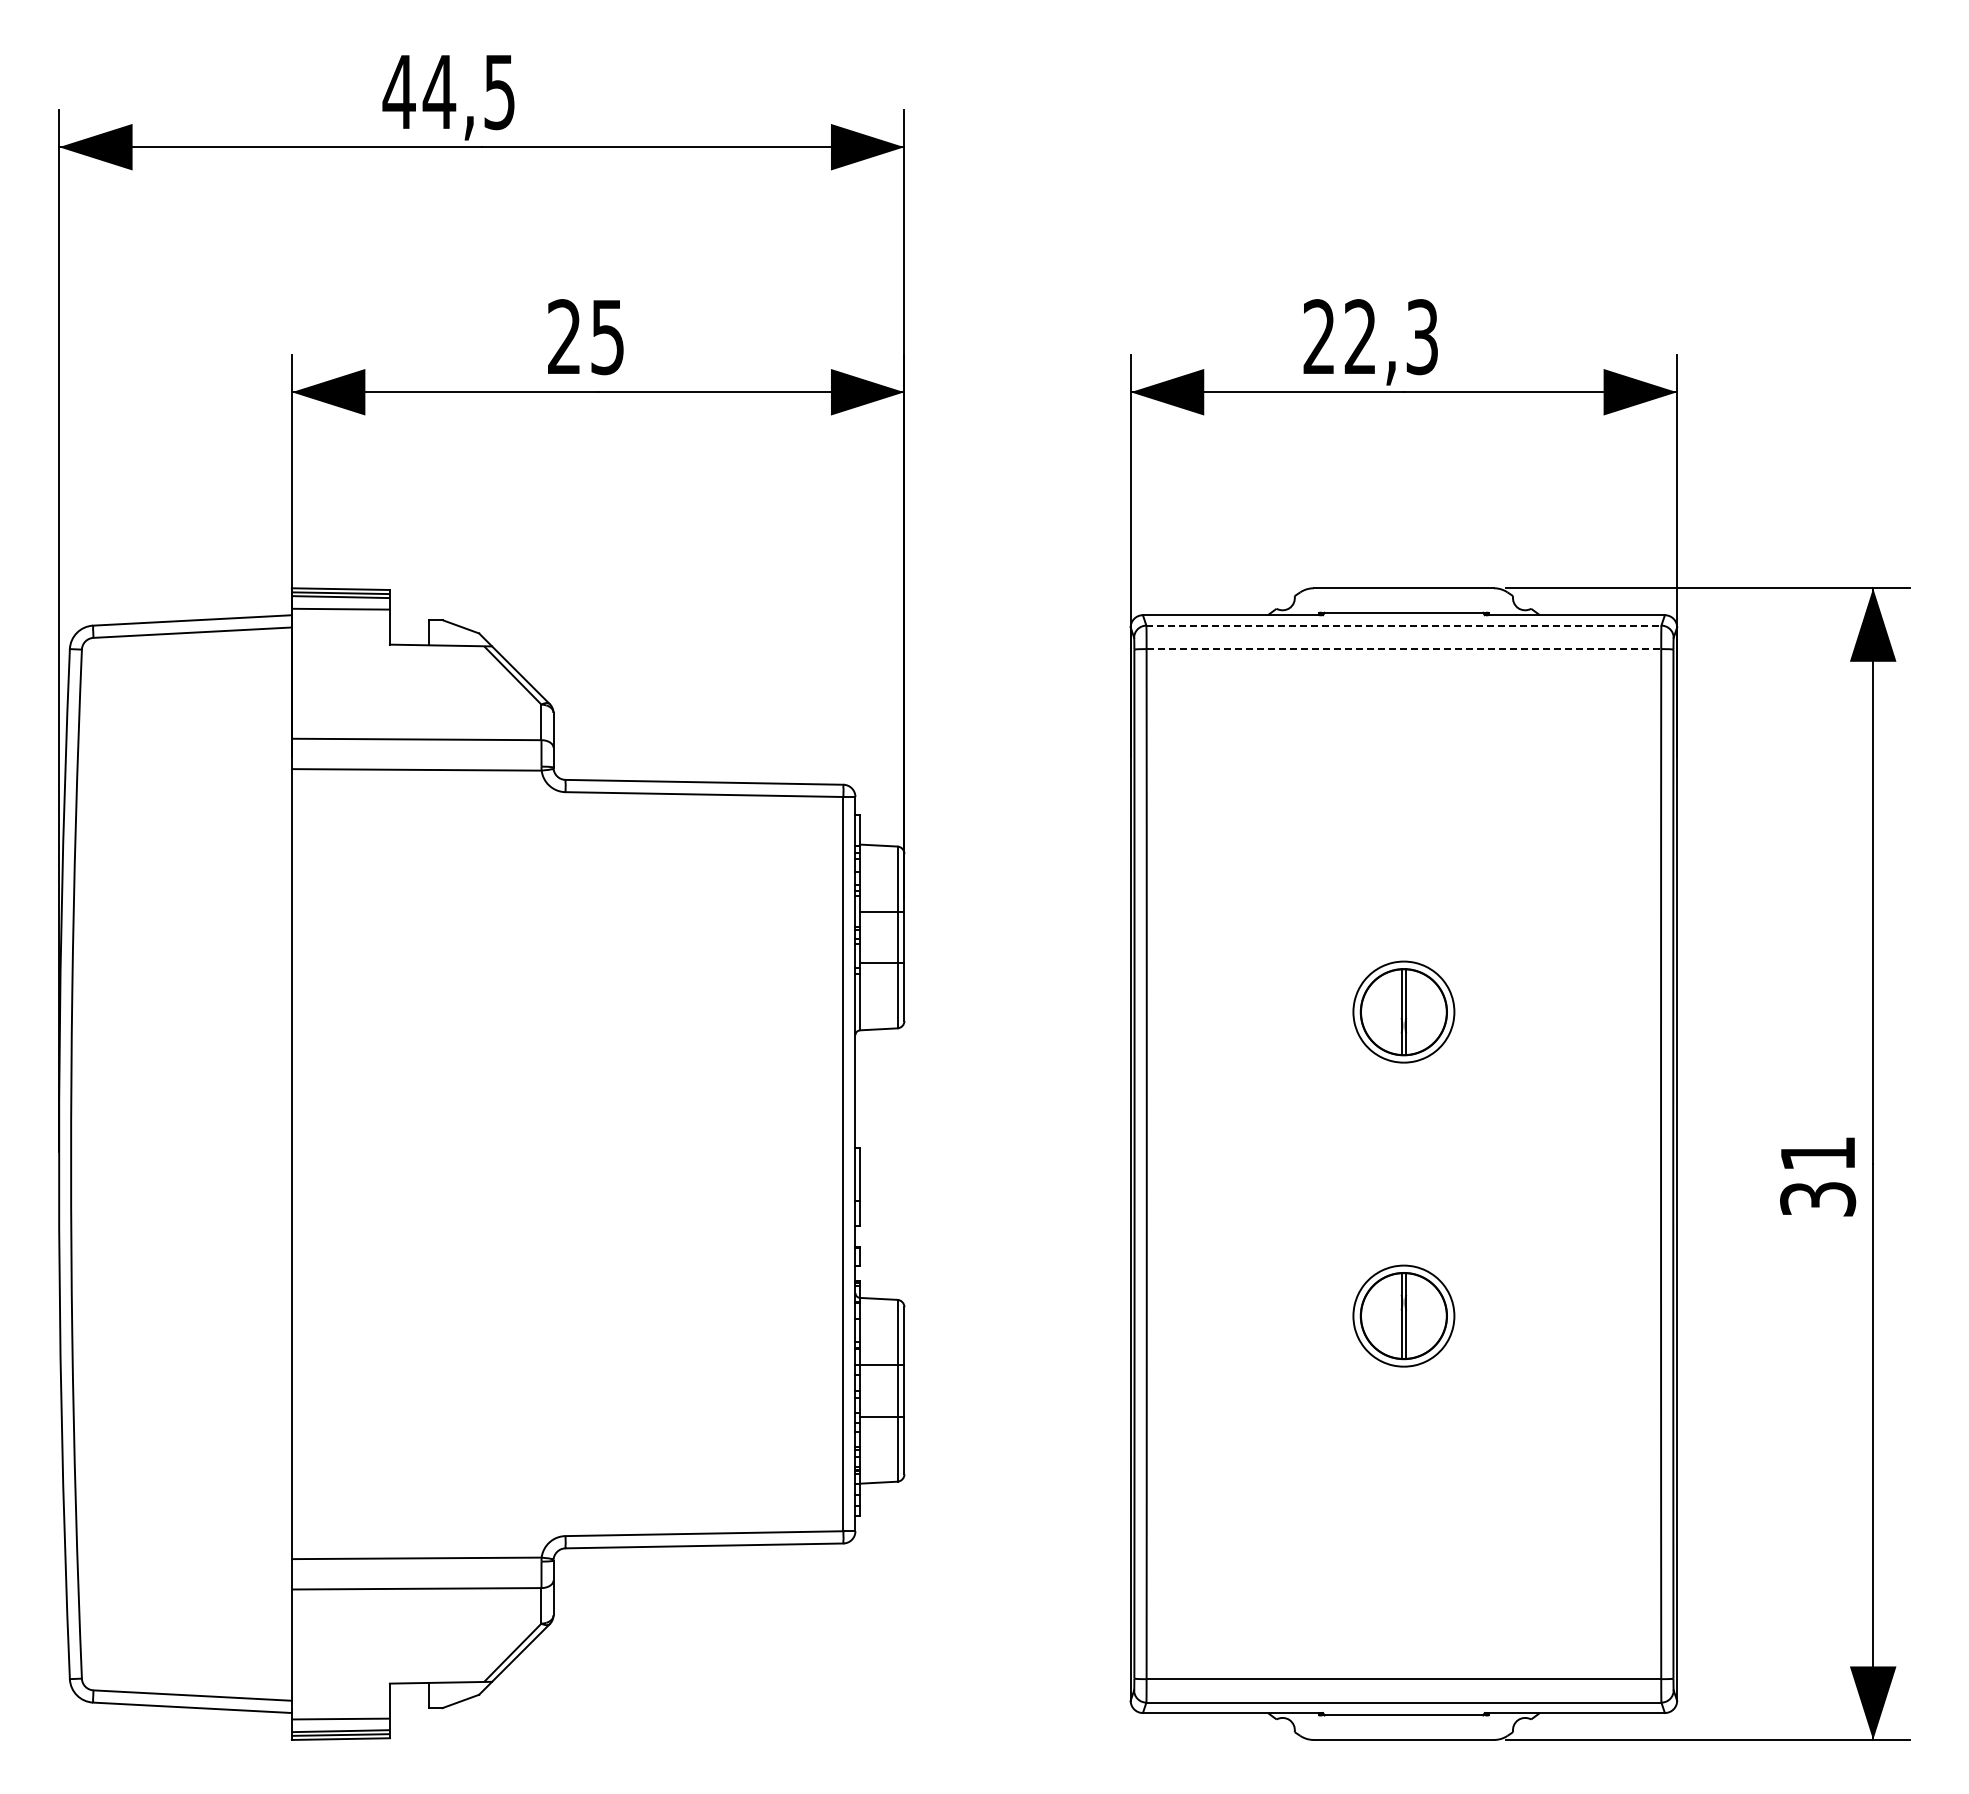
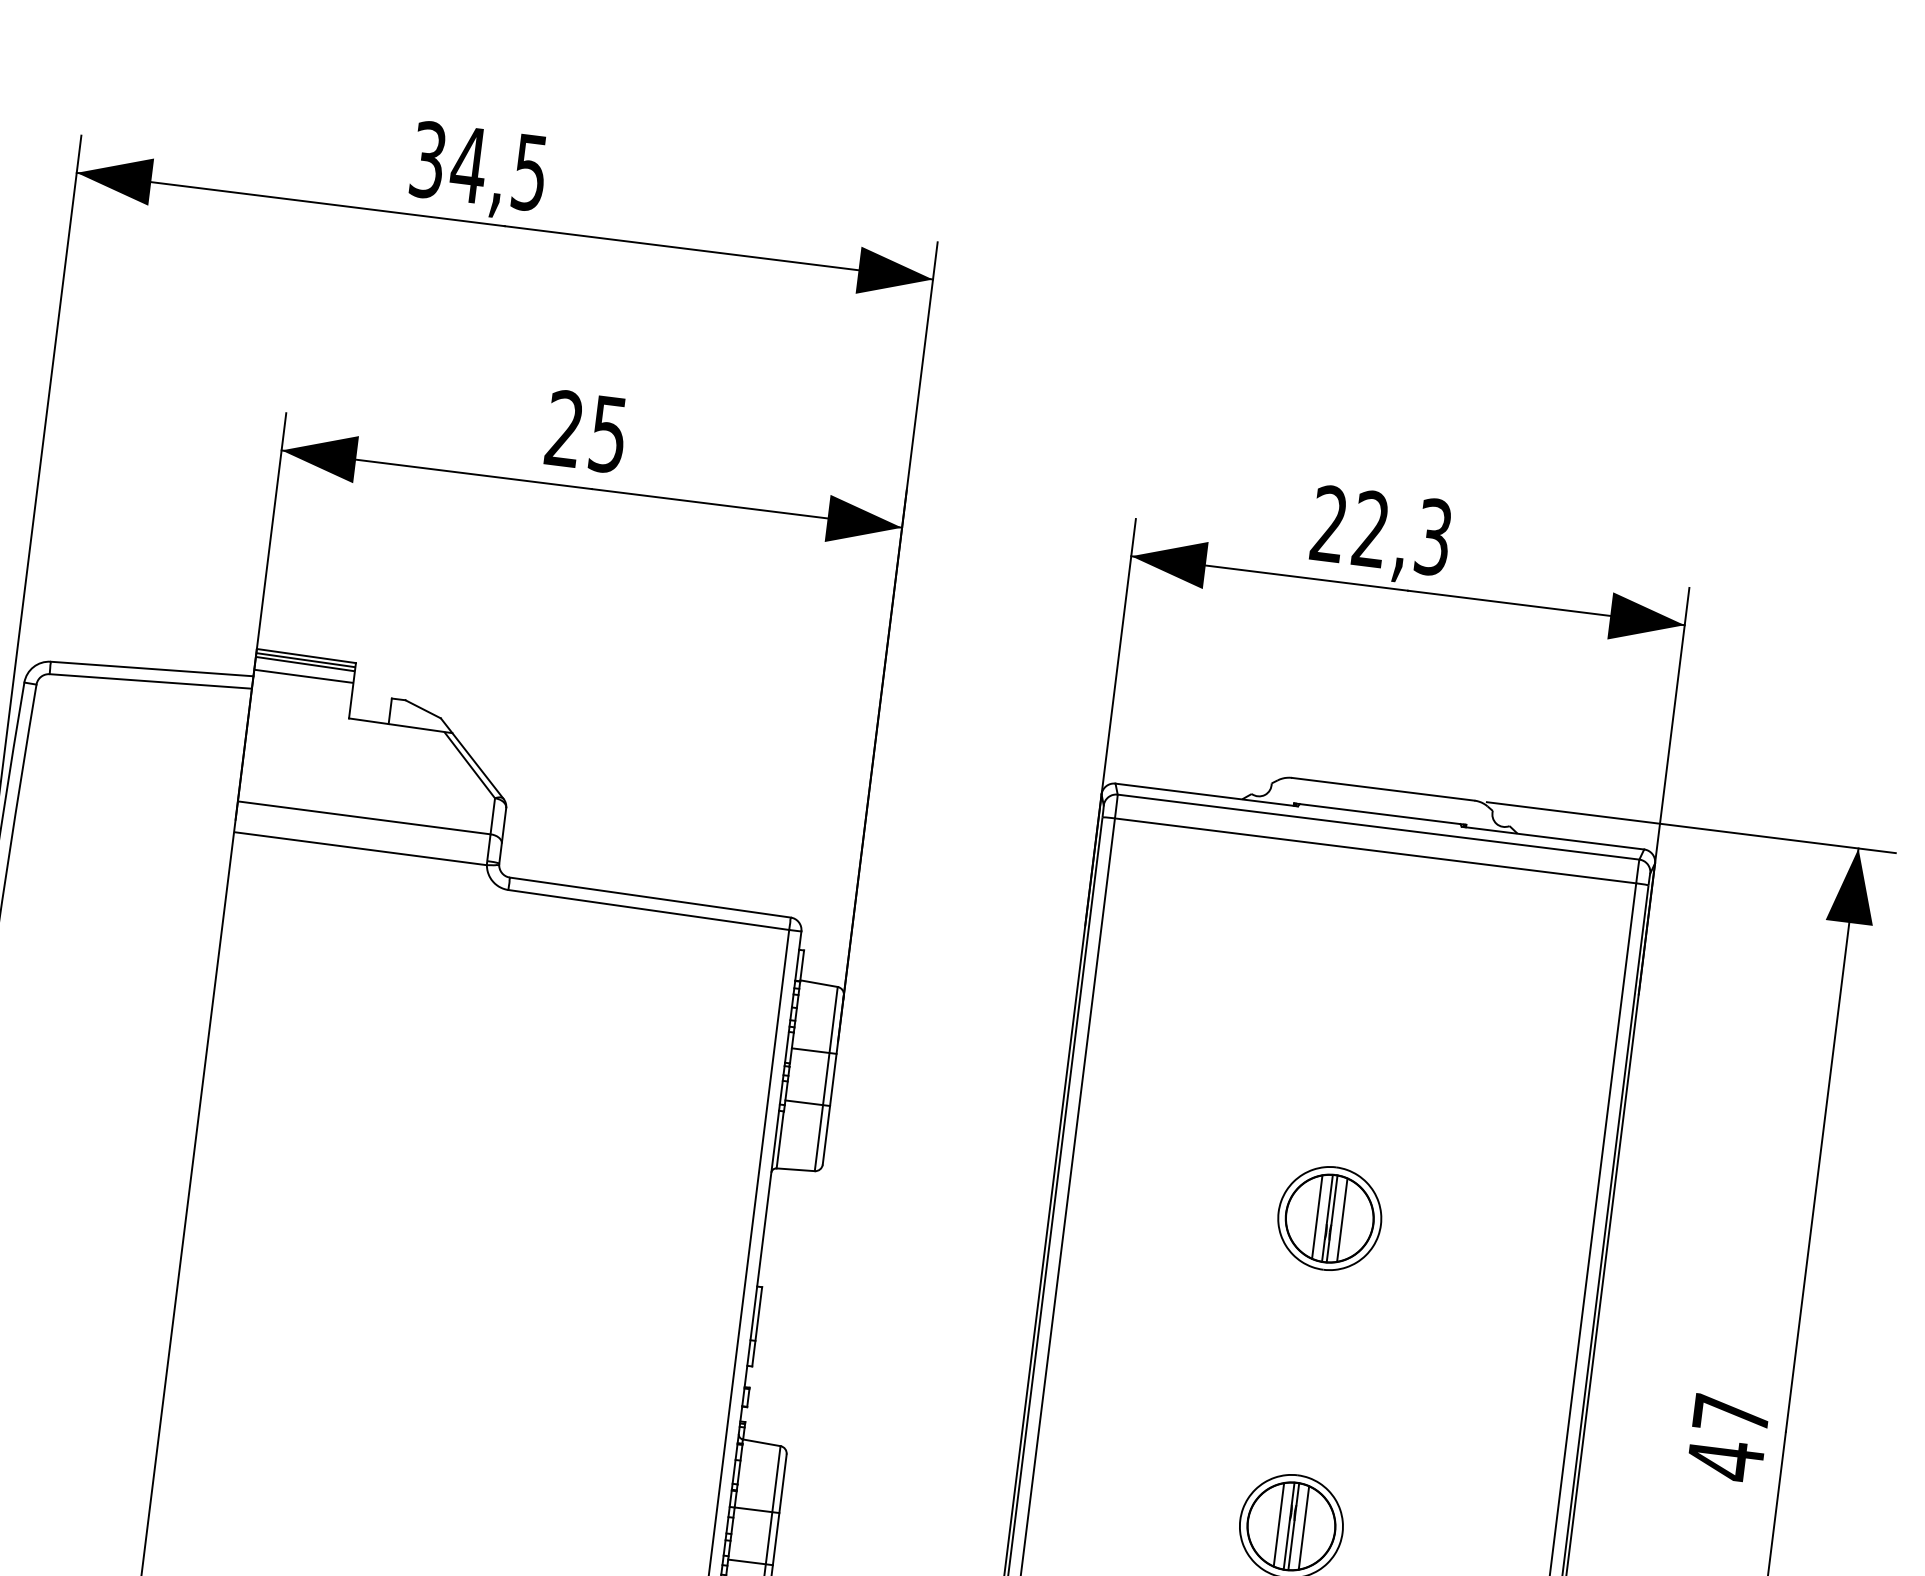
text: (398, 92) -> (427, 160), 44,5 -> 34,5
line: (1403, 625) -> (1378, 826), dashed -> solid
line: (1404, 649) -> (1376, 851), dashed -> solid
line: (1391, 1012) -> (1317, 1217), added
line: (1416, 1012) -> (1342, 1220), added
text: (1818, 1177) -> (1728, 1438), 31 -> 47
line: (1391, 1316) -> (1278, 1525), added
line: (1416, 1316) -> (1304, 1528), added

